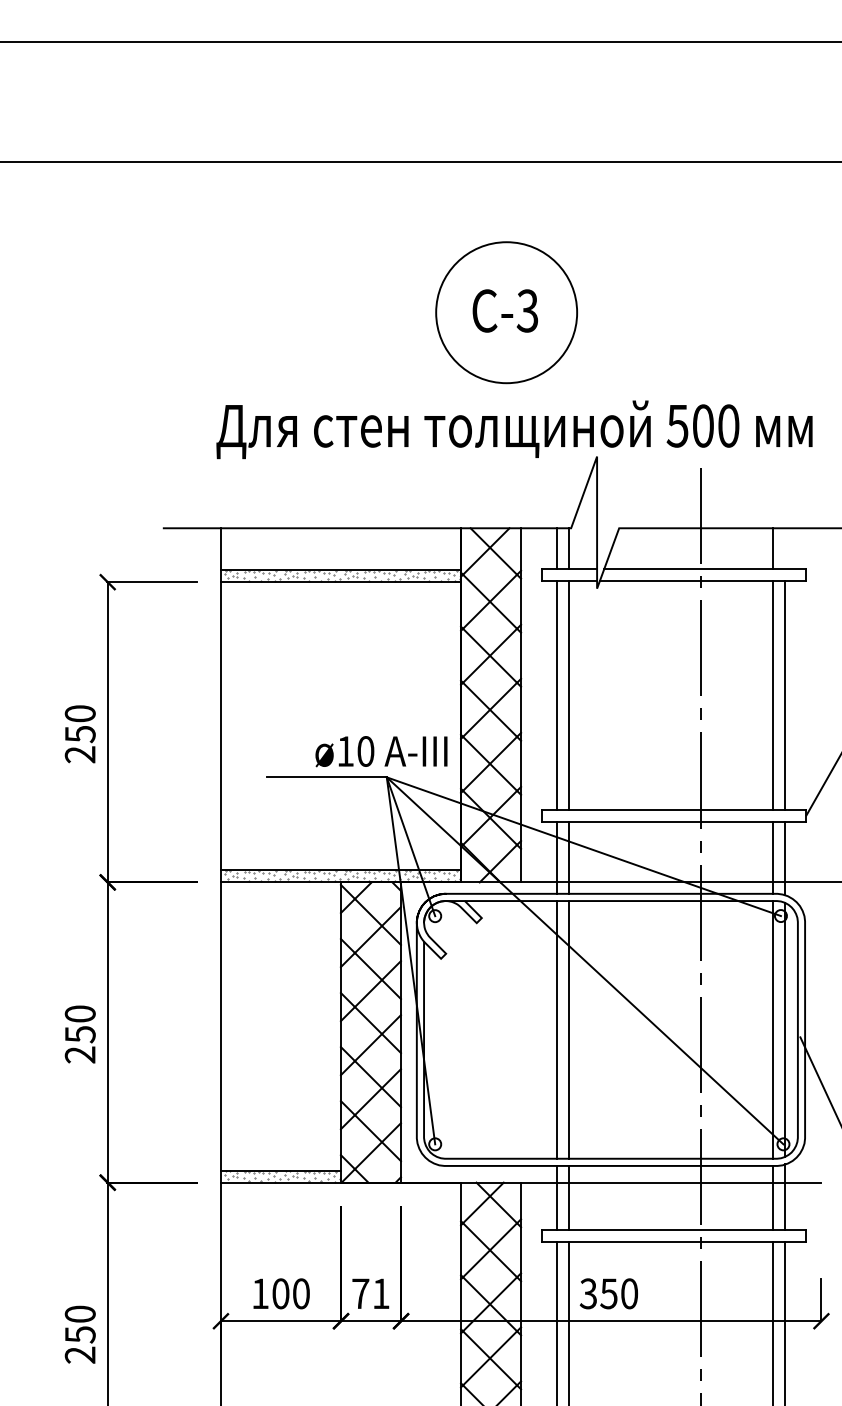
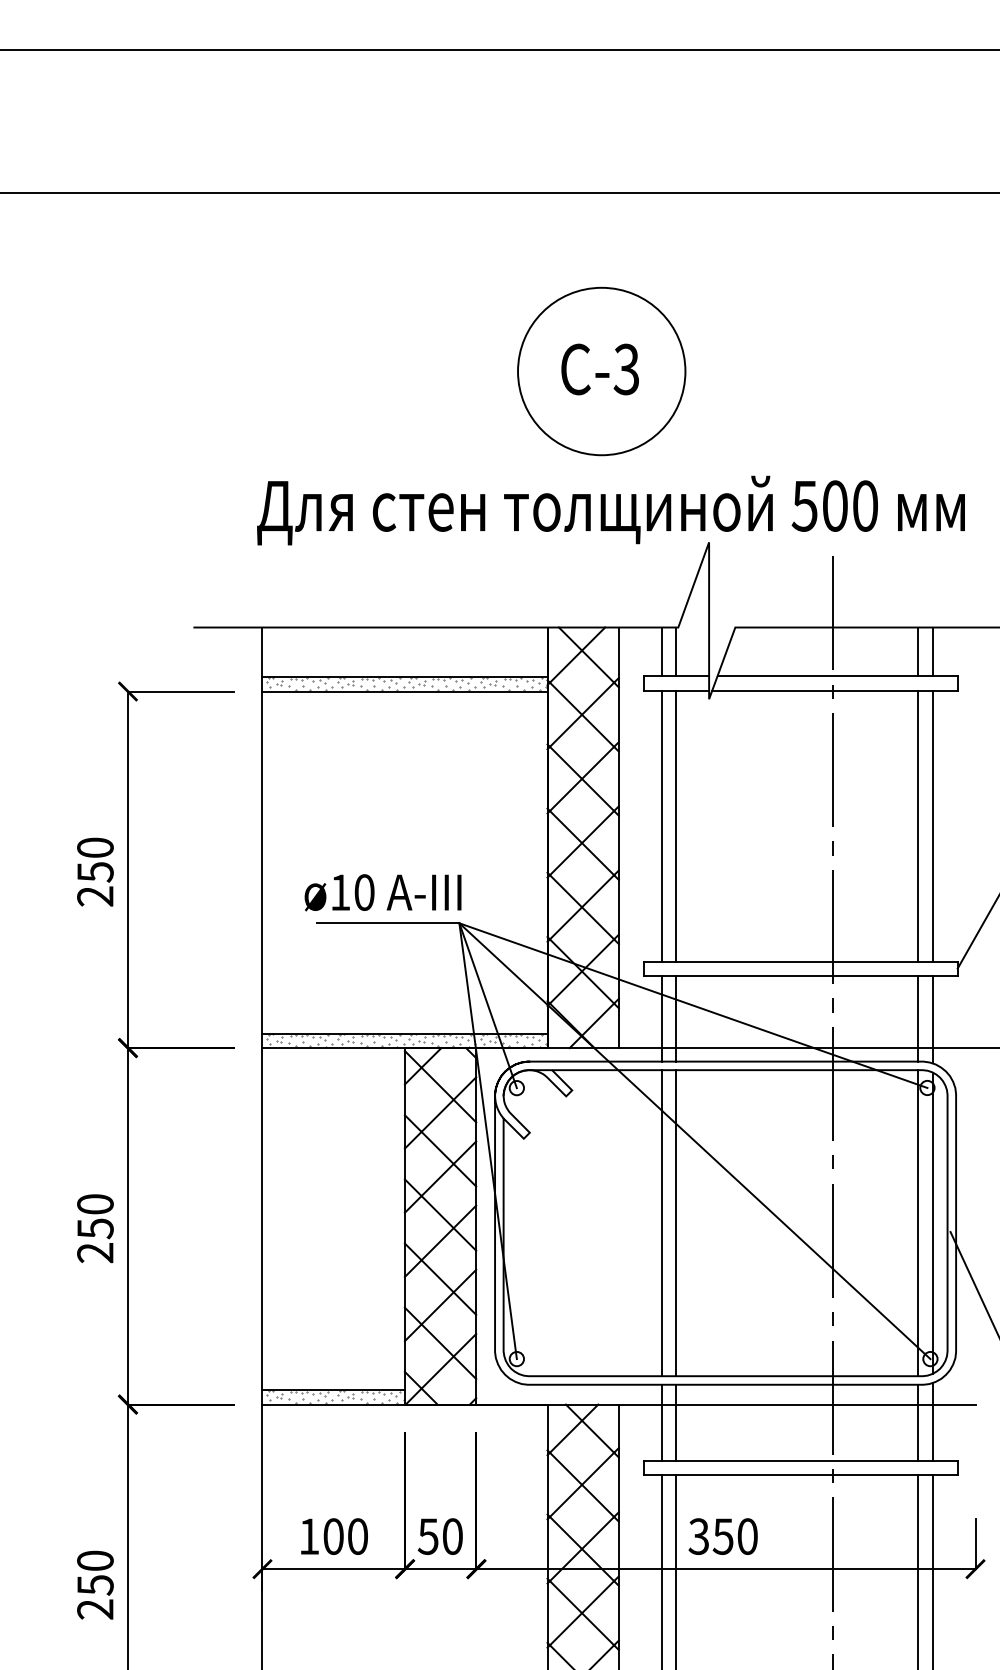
line: (785, 548) -> (932, 651), added
text: (381, 751) -> (382, 892), moved
text: (370, 1293) -> (439, 1536), 71 -> 50

